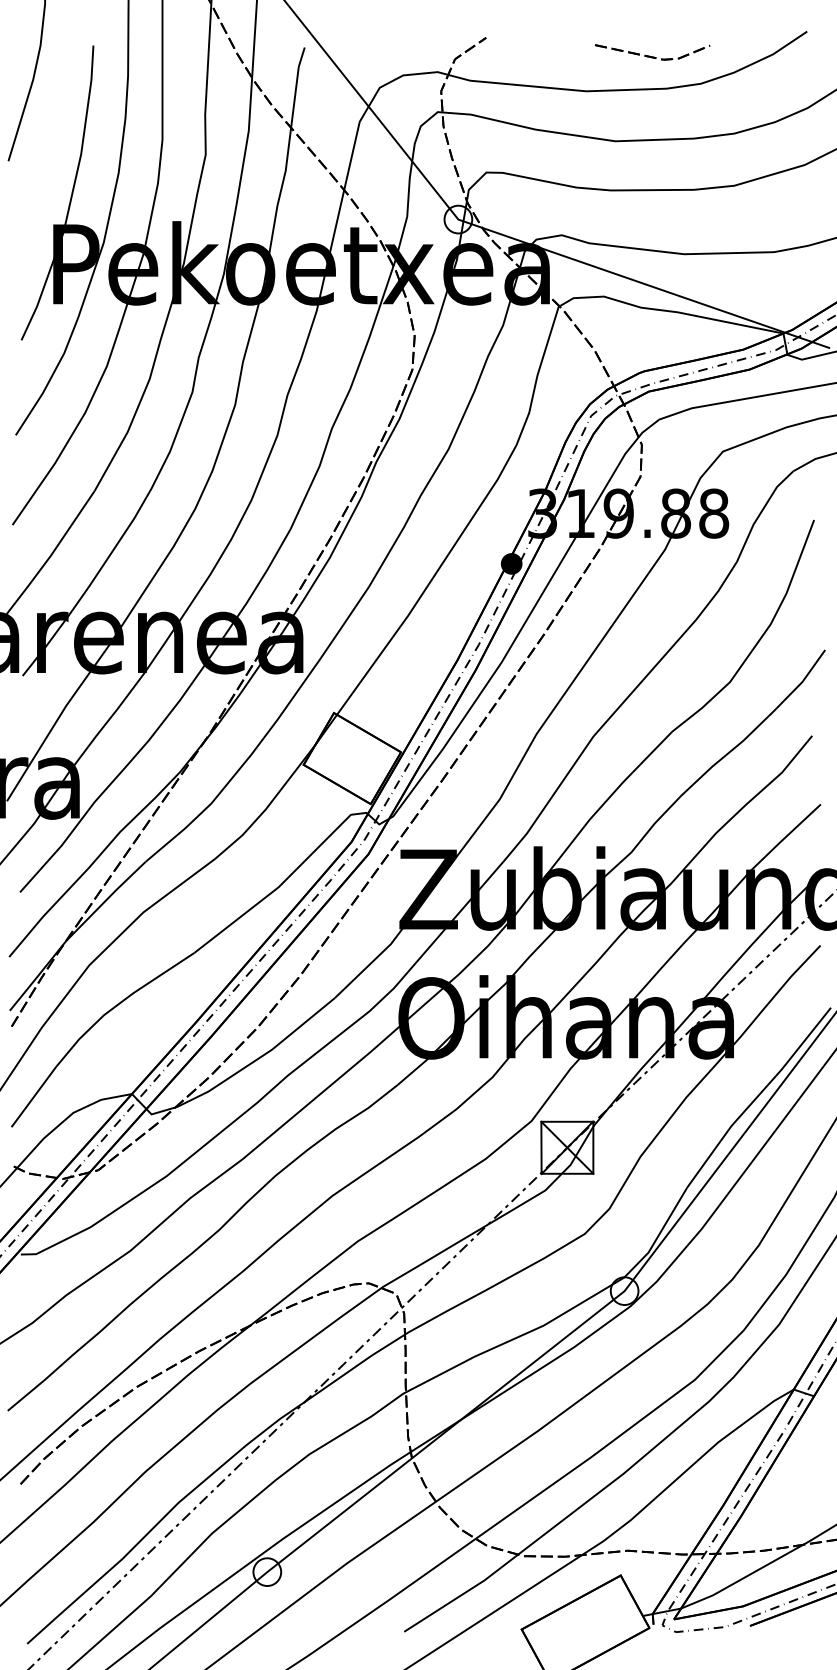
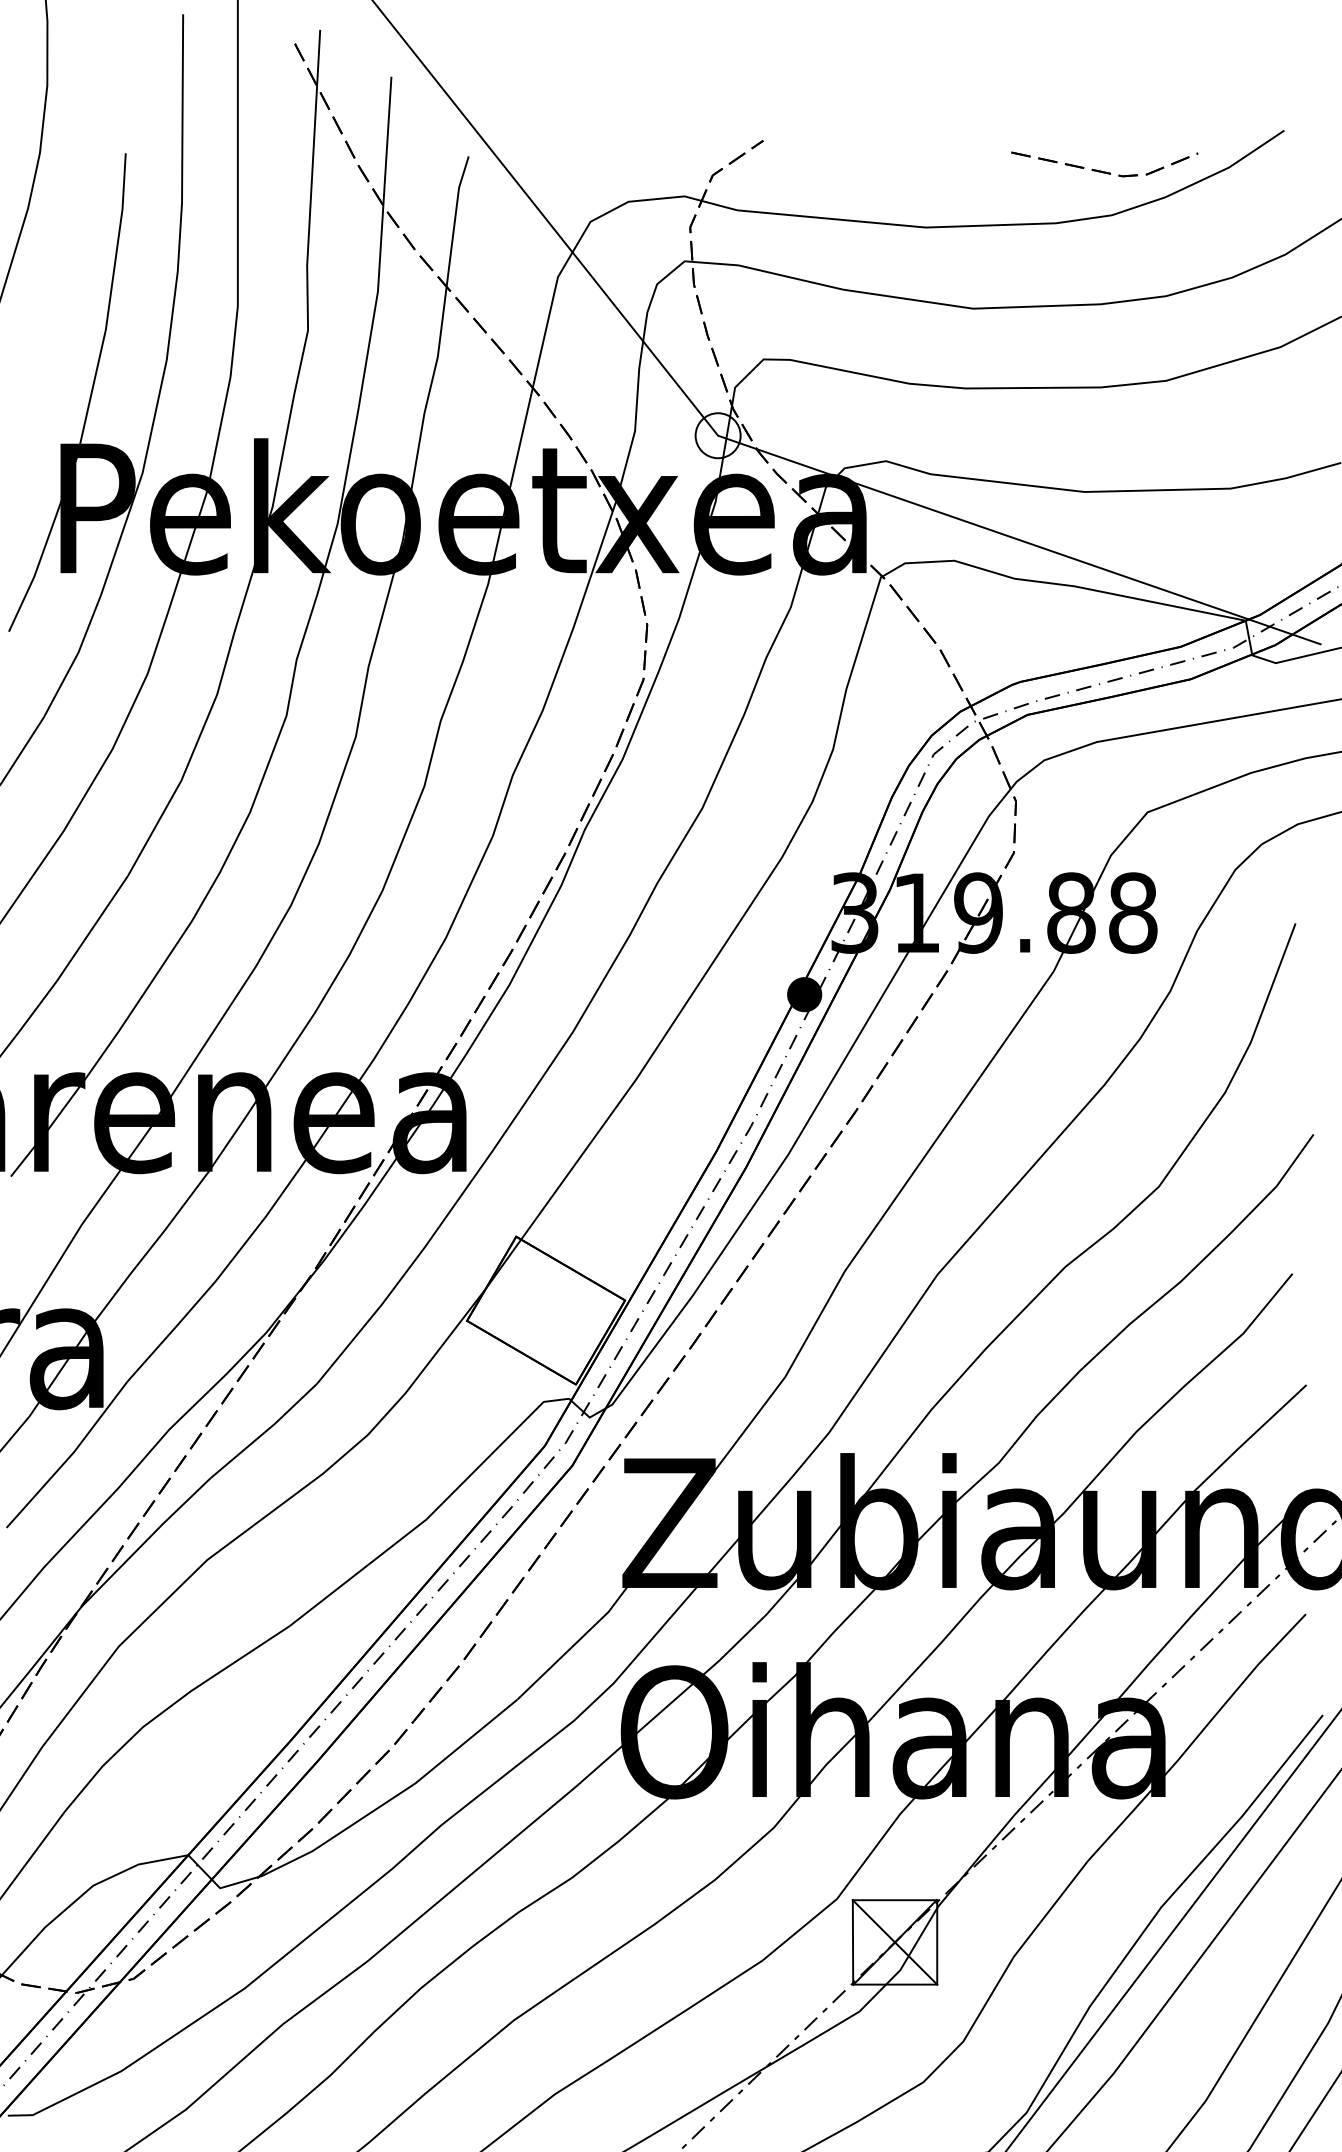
part: (652, 52) -> (1104, 164), moved

